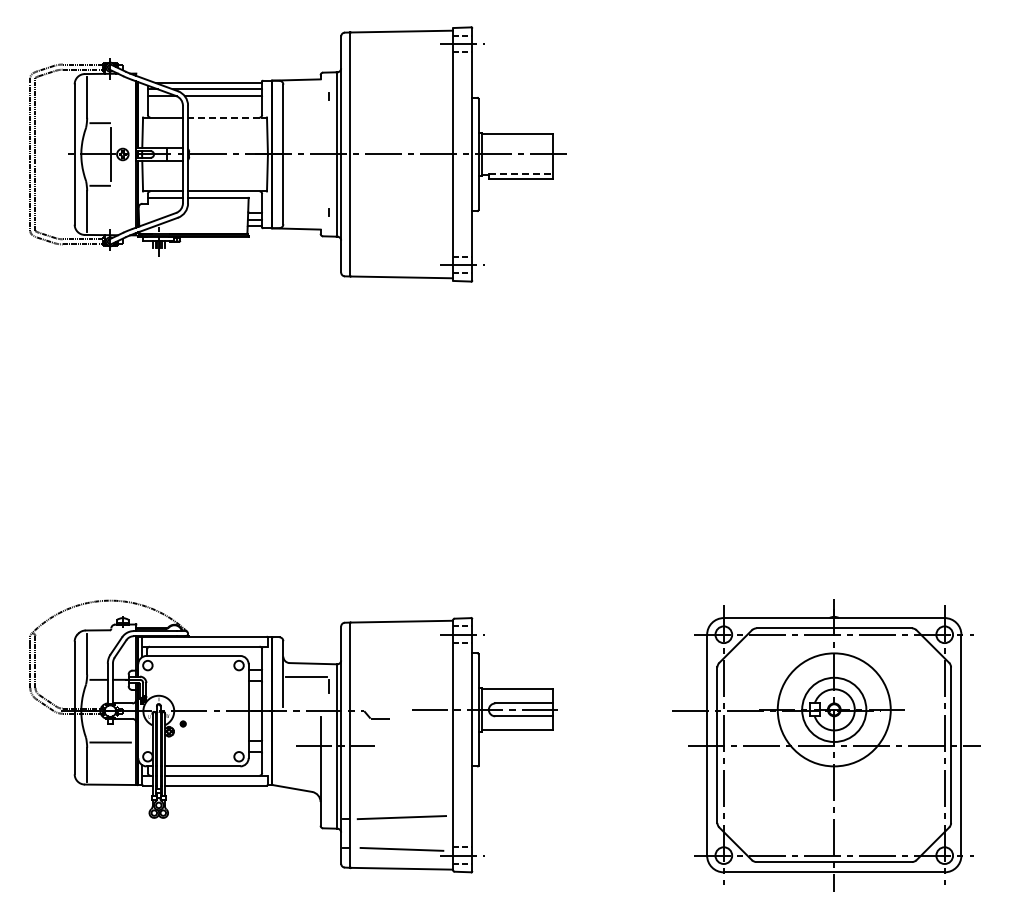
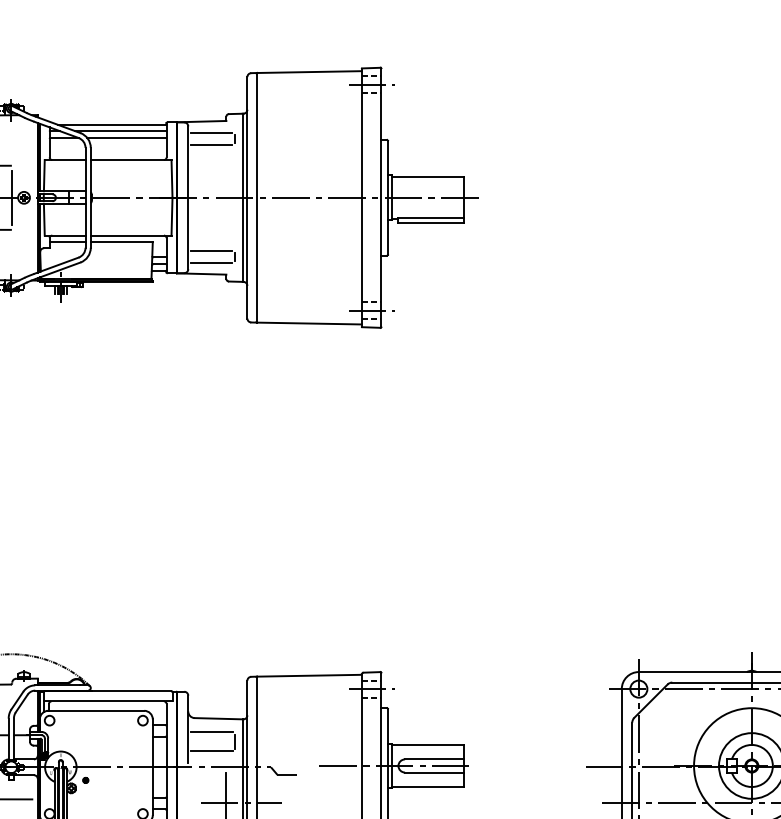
line: (306, 90) -> (211, 132), added
line: (306, 102) -> (211, 144), added
line: (223, 117) -> (127, 159), dashed -> solid
line: (521, 174) -> (431, 218), dashed -> solid
line: (306, 206) -> (211, 251), added
line: (306, 218) -> (211, 263), added
line: (306, 695) -> (211, 751), added

